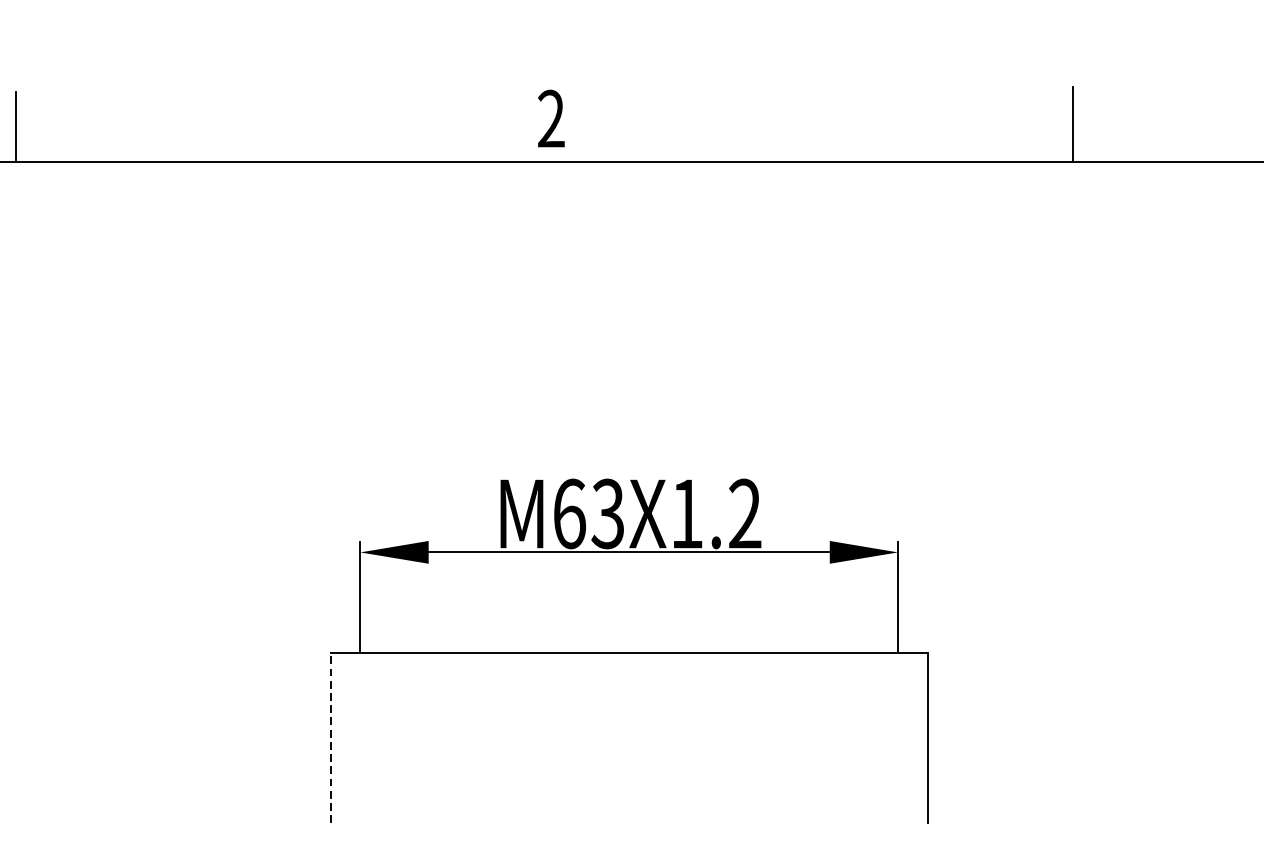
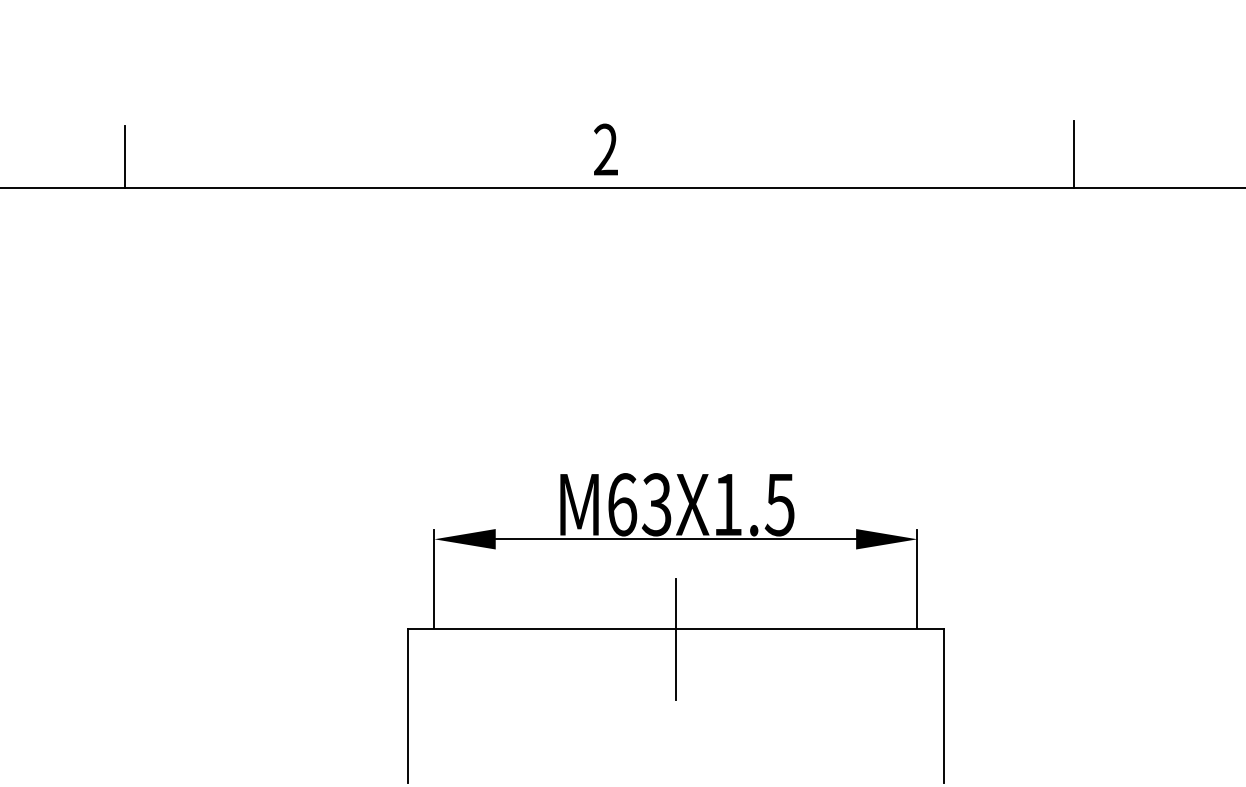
text: (744, 513) -> (779, 504), M63X1.2 -> M63X1.5
line: (628, 663) -> (675, 639), added
line: (330, 737) -> (407, 705), dashed -> solid

